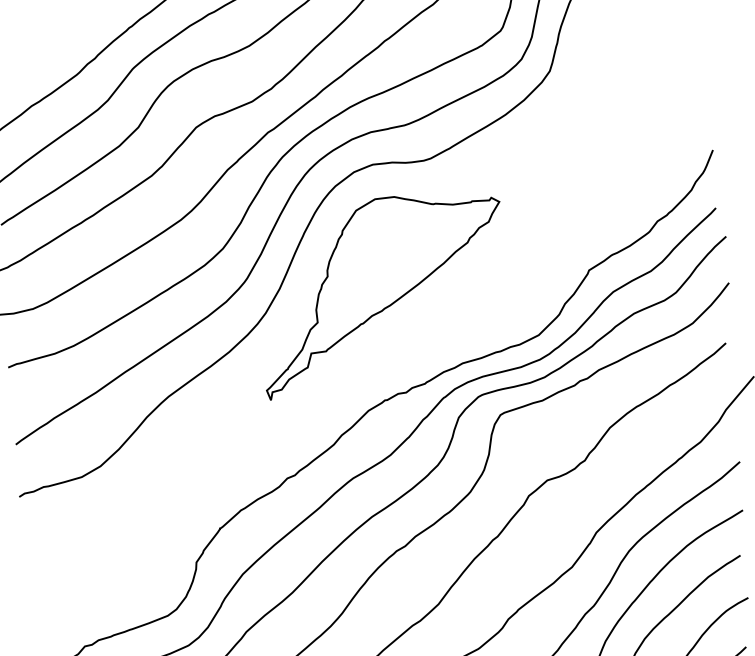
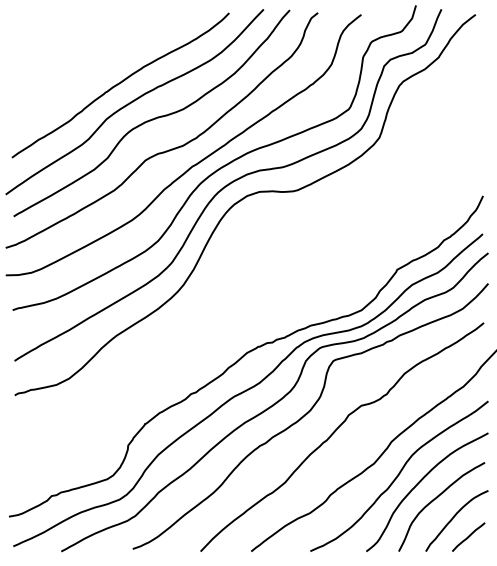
part: (383, 294) -> (261, 277), removed

